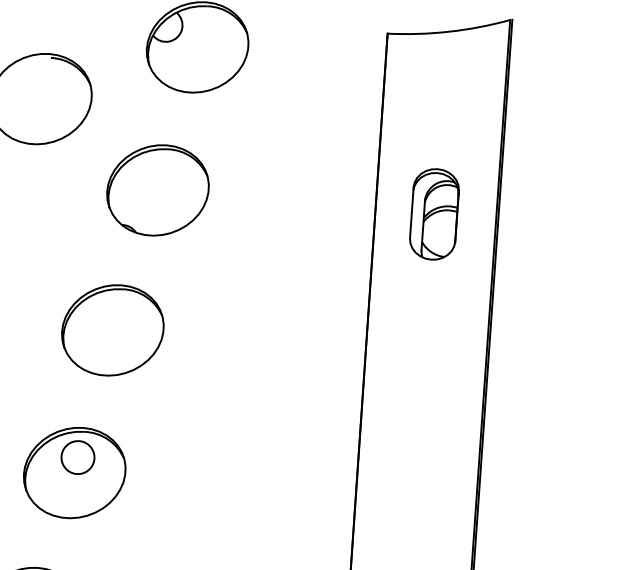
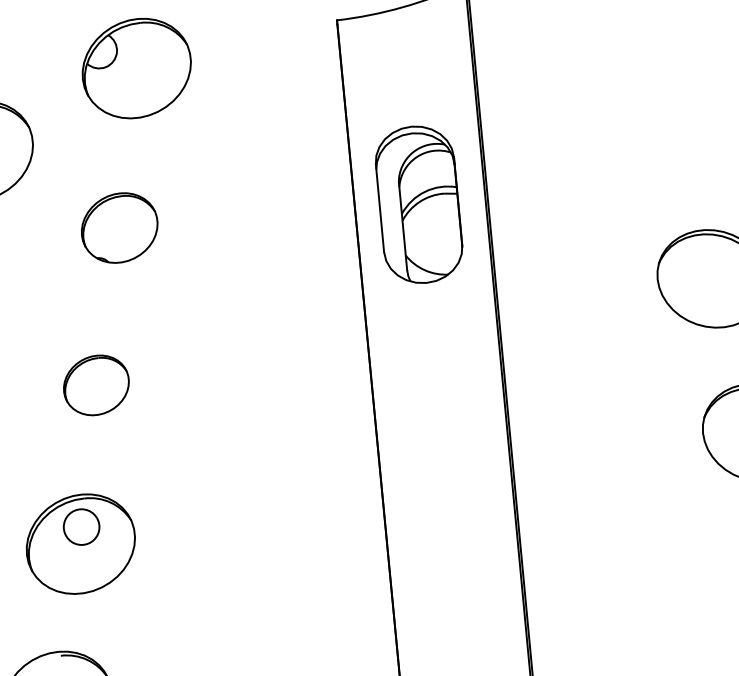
part: (157, 189) -> (119, 227), size x0.7
part: (434, 214) -> (418, 204), size x1.6
part: (112, 330) -> (96, 385), size x0.6

